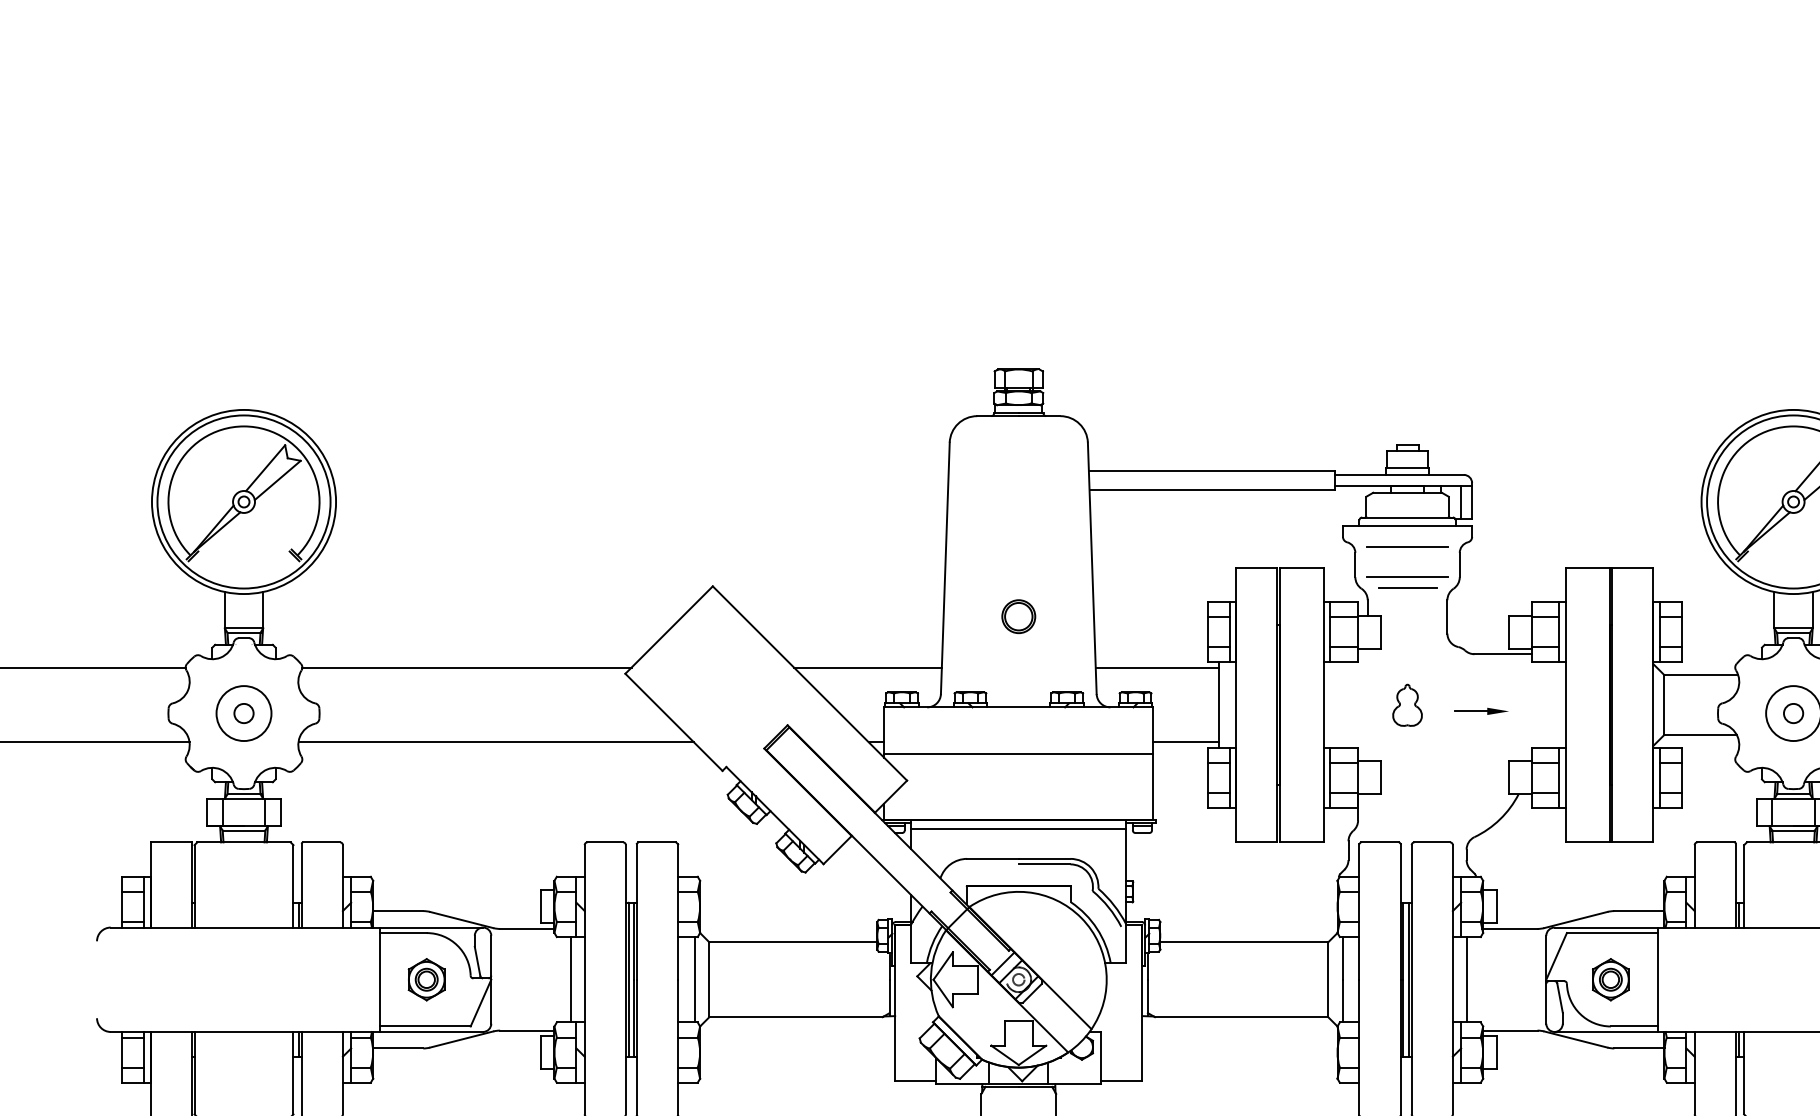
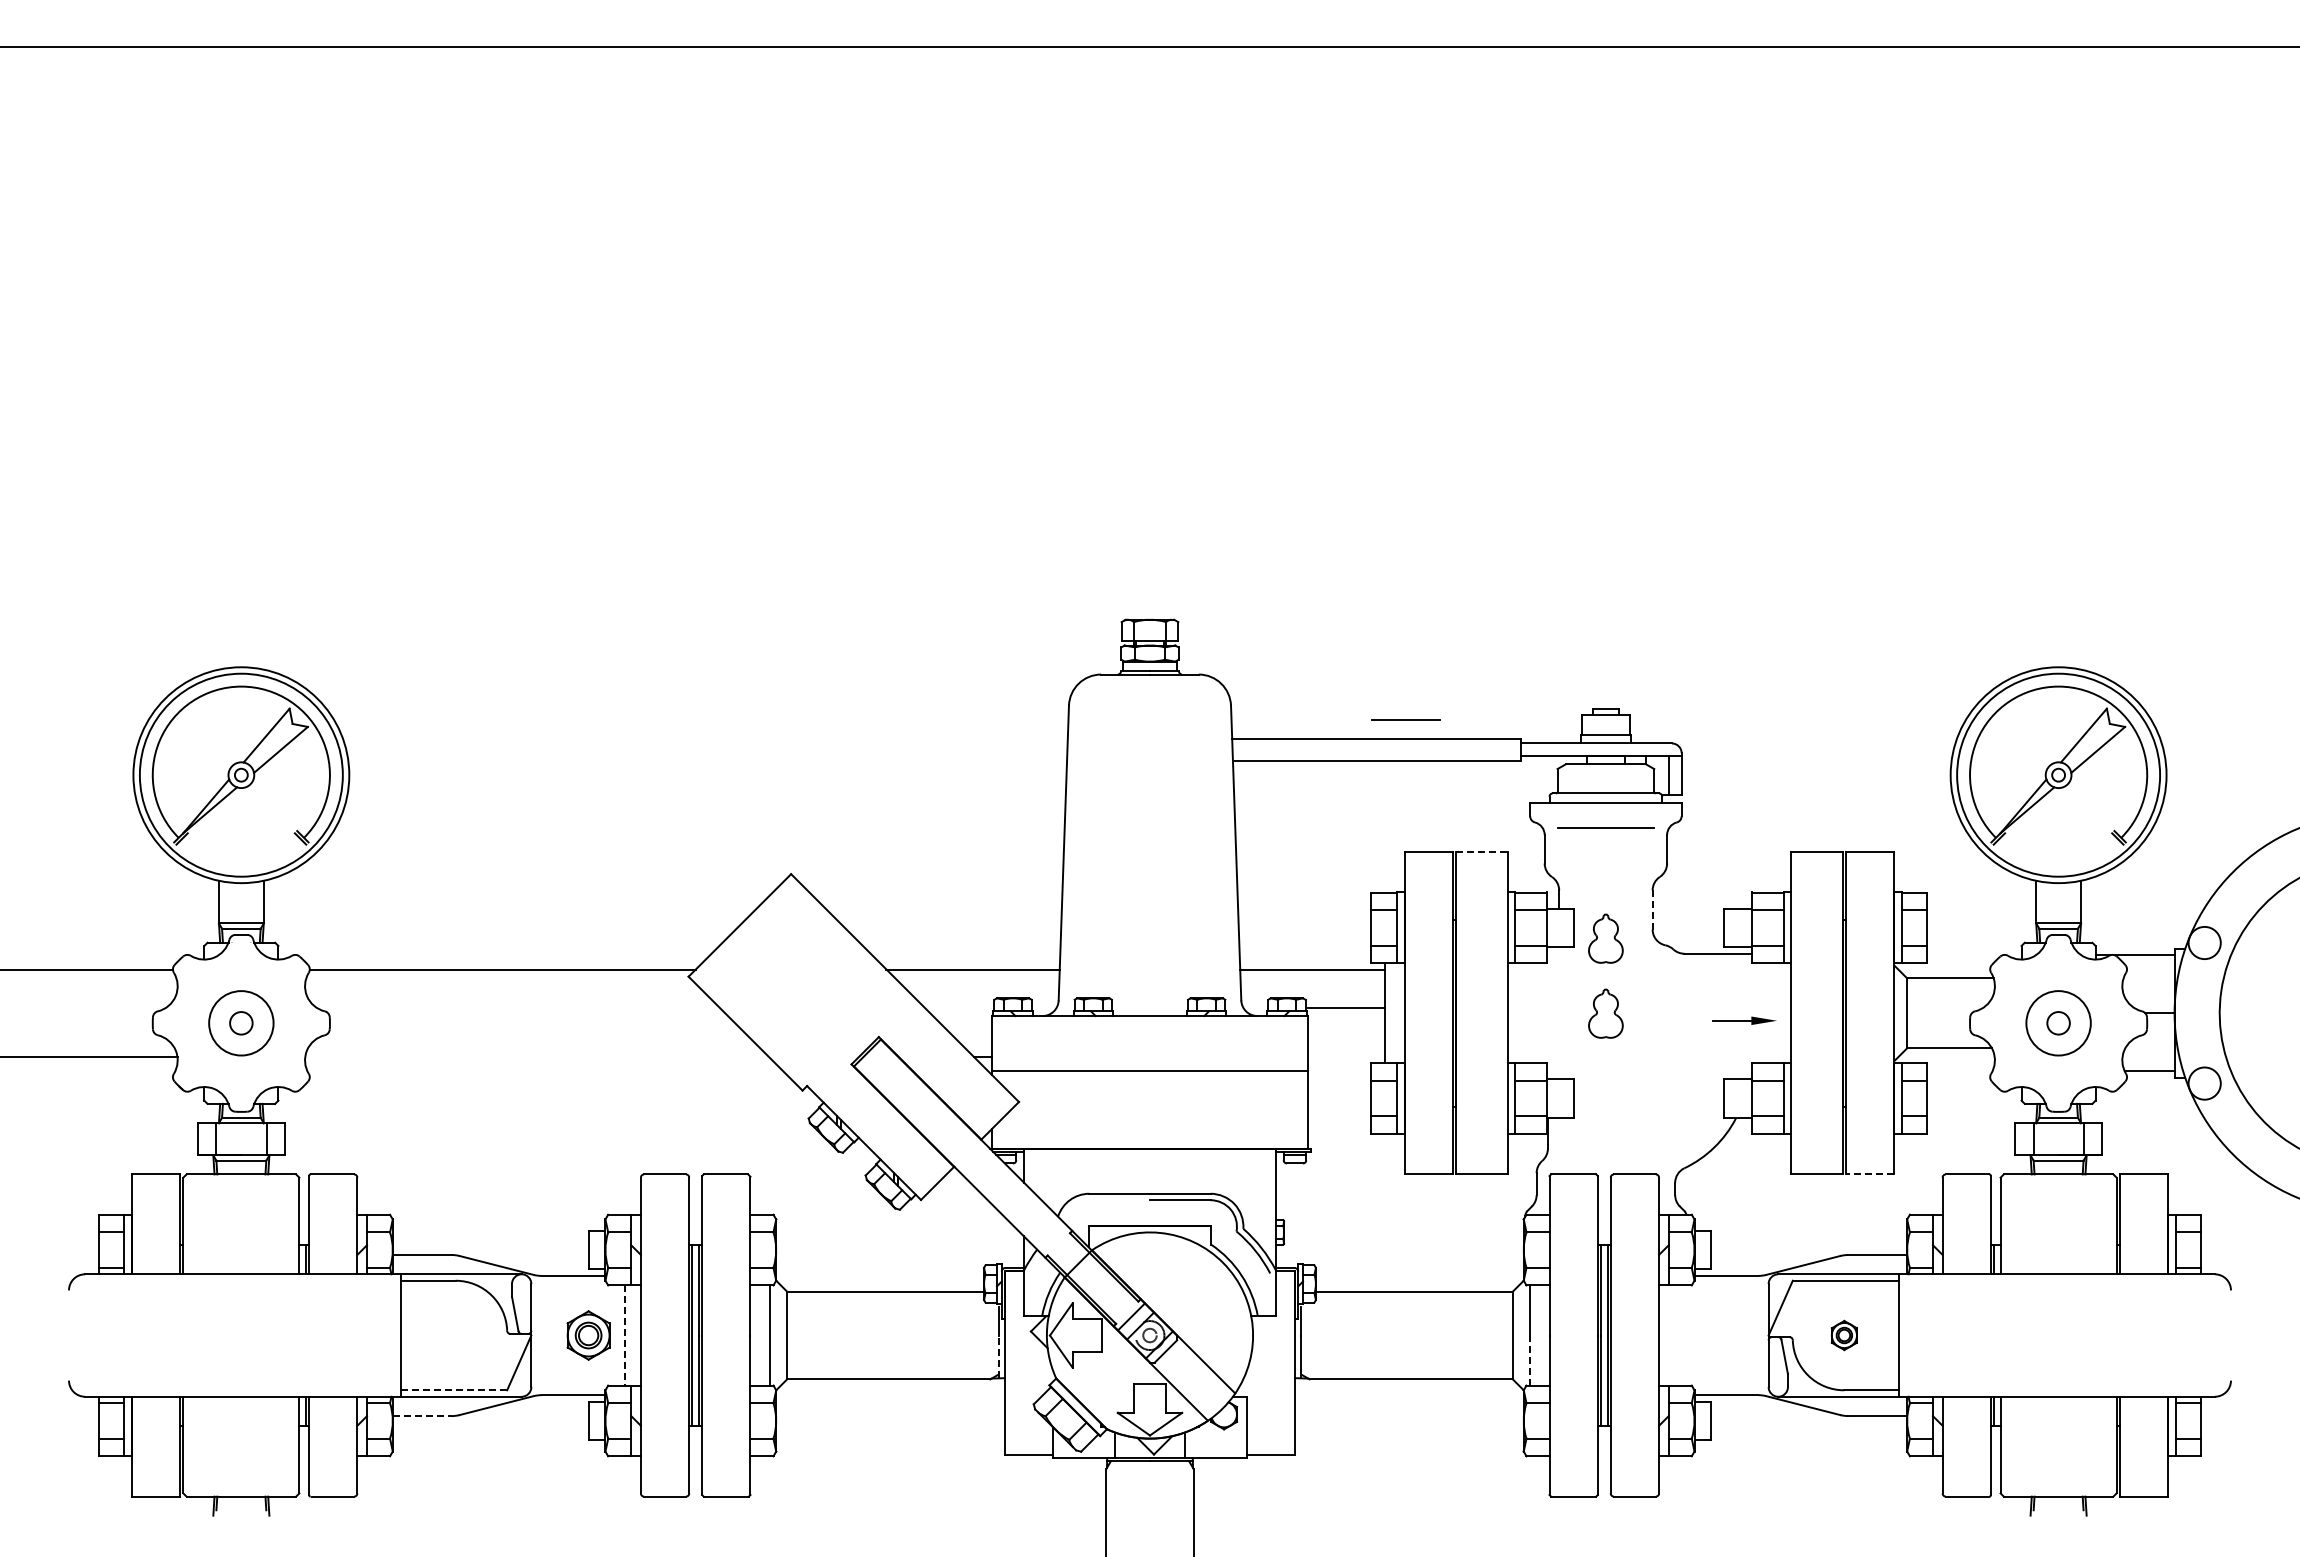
line: (1301, 567) -> (1481, 852), solid -> dashed
line: (1407, 577) -> (1605, 863), removed
line: (1407, 587) -> (1405, 719), moved
part: (1018, 616) -> (1149, 909), removed
line: (1447, 616) -> (1652, 909), solid -> dashed
part: (1407, 641) -> (1605, 938), added
part: (1481, 711) -> (1744, 1020), moved
line: (496, 742) -> (537, 1057), removed
line: (1186, 742) -> (1346, 1008), moved
line: (1018, 828) -> (1149, 1158), removed
line: (1632, 842) -> (1869, 1174), solid -> dashed
part: (426, 979) -> (588, 1335), moved
line: (1466, 979) -> (1675, 1335), removed
part: (1611, 979) -> (1844, 1335), size x0.6
line: (570, 980) -> (624, 1336), solid -> dashed
line: (889, 997) -> (998, 1356), solid -> dashed
line: (1343, 1001) -> (1530, 1360), solid -> dashed
line: (425, 1026) -> (454, 1390), solid -> dashed
line: (398, 1048) -> (422, 1416), solid -> dashed

